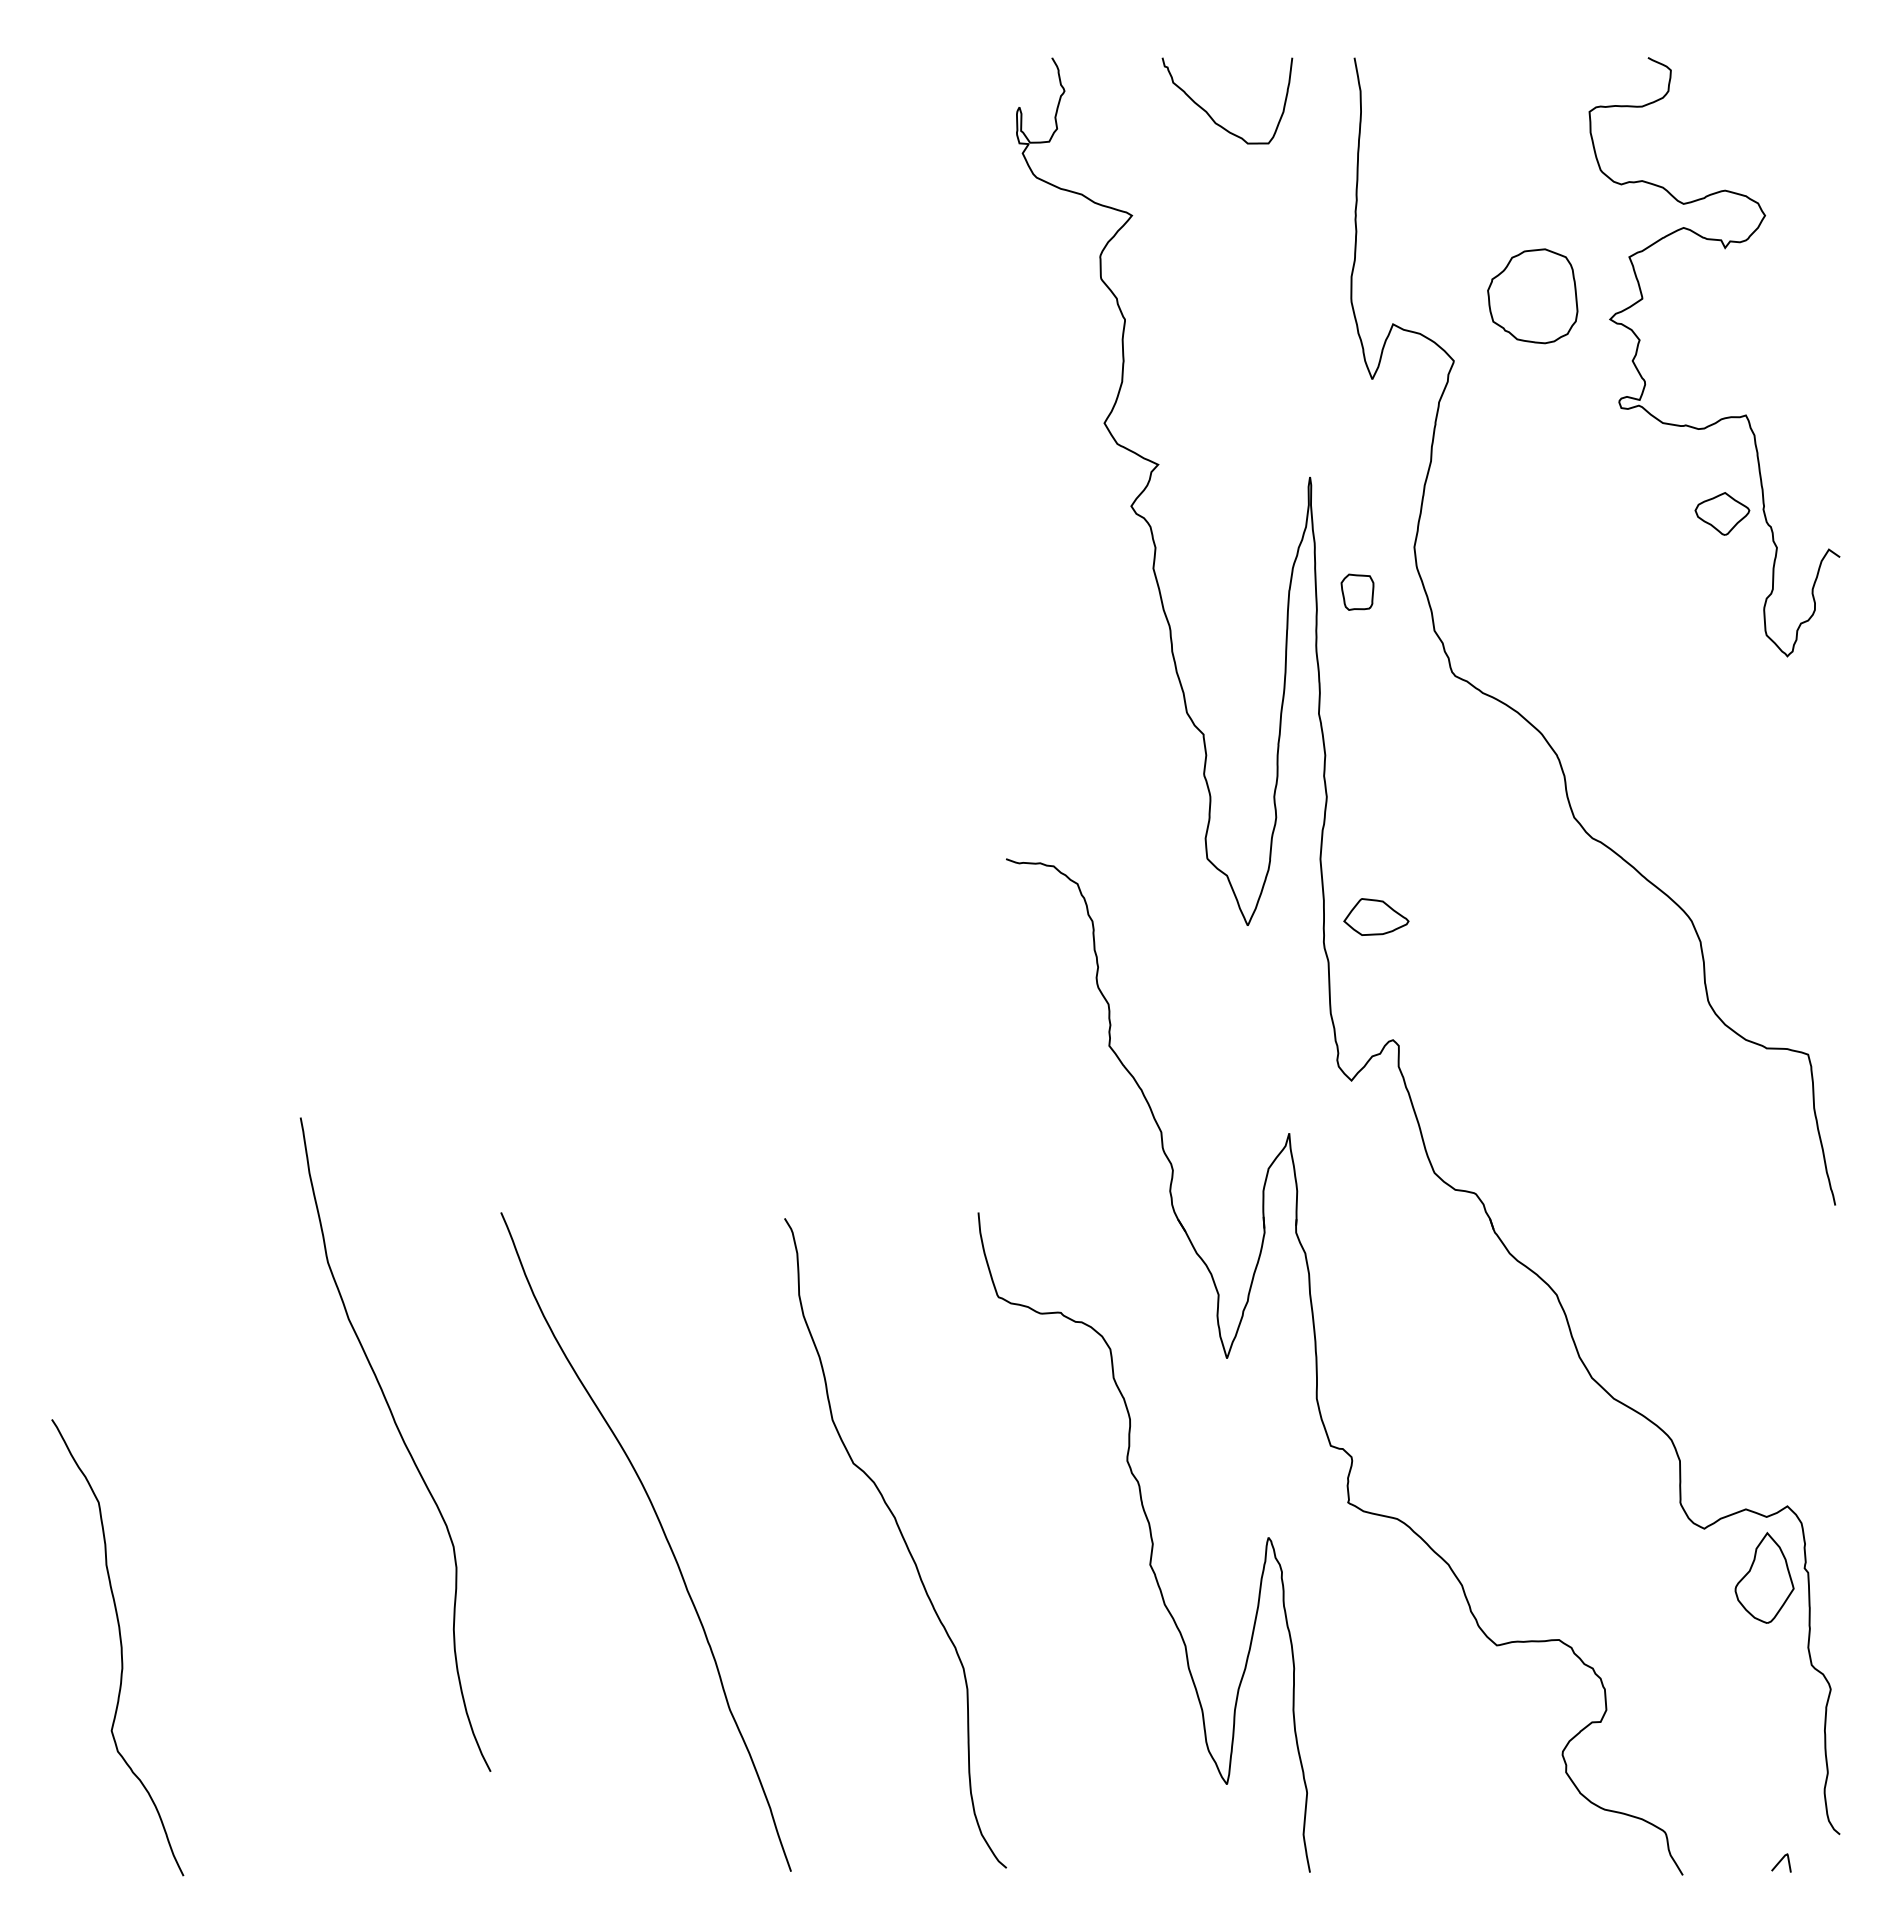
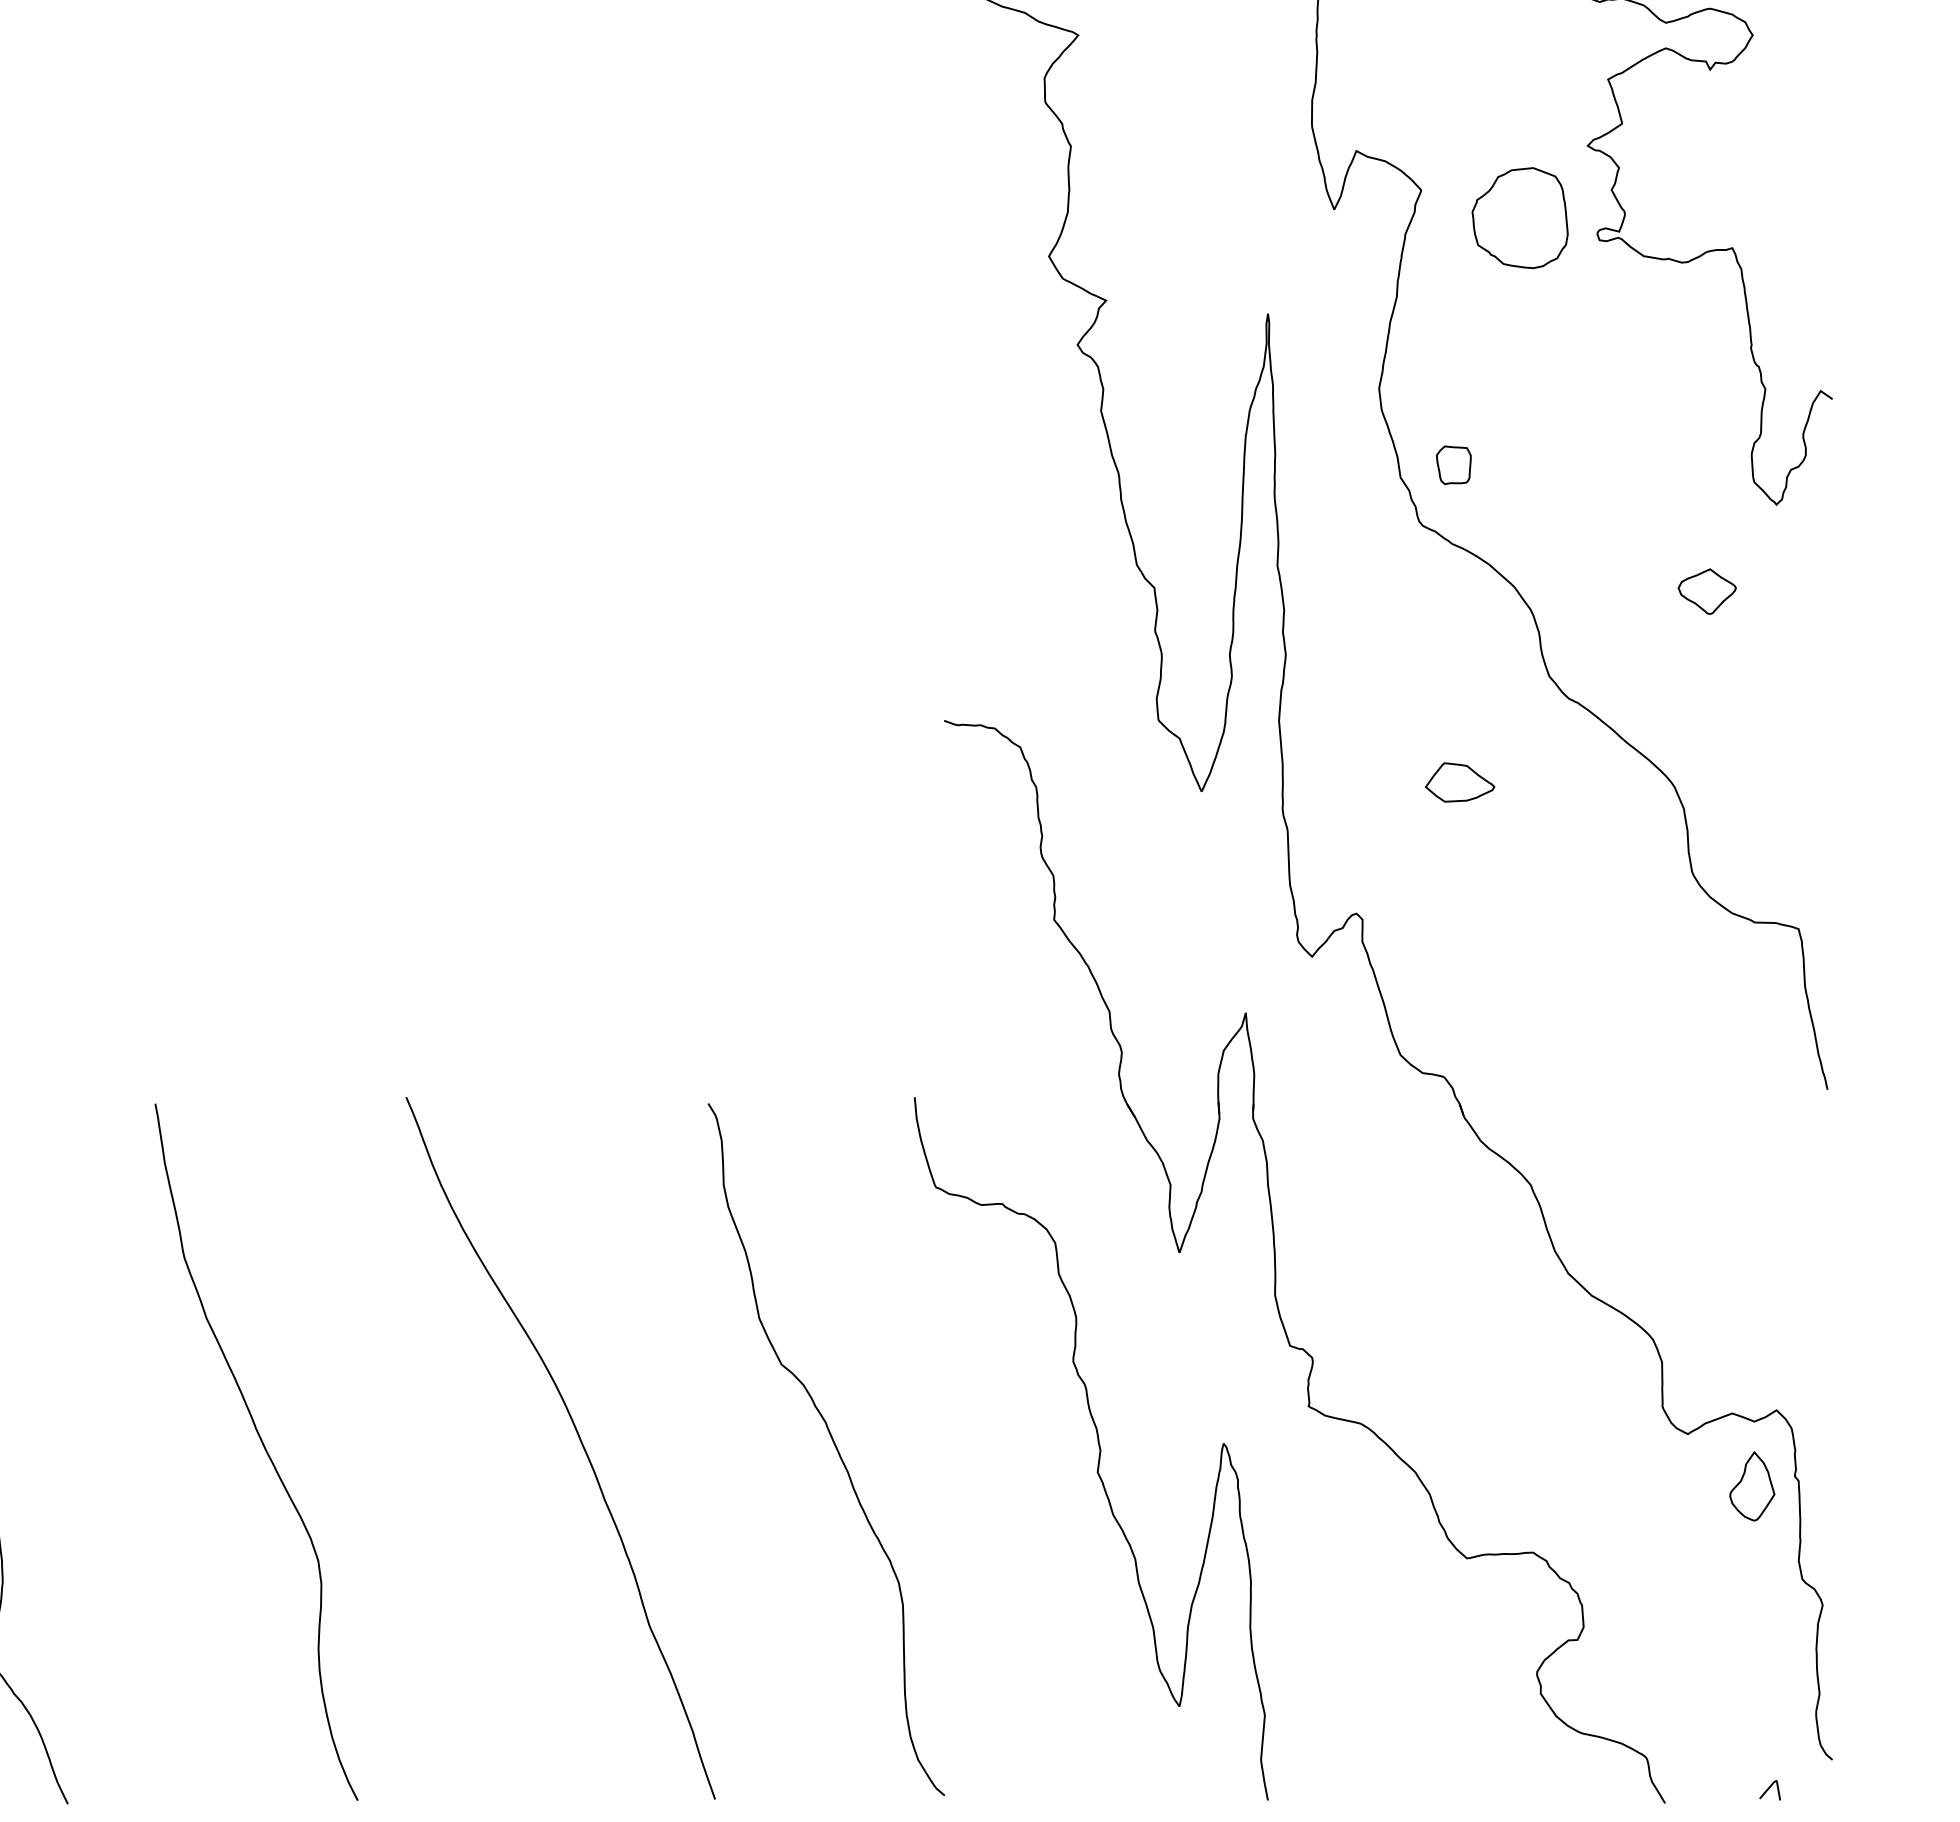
part: (1532, 296) -> (1519, 218), moved
part: (1722, 513) -> (1707, 591), moved
part: (1357, 591) -> (1453, 464), moved
part: (1376, 916) -> (1460, 781), moved
curve: (402, 1441) -> (263, 1448), moved
part: (1764, 1577) -> (1752, 1486), size x0.71

